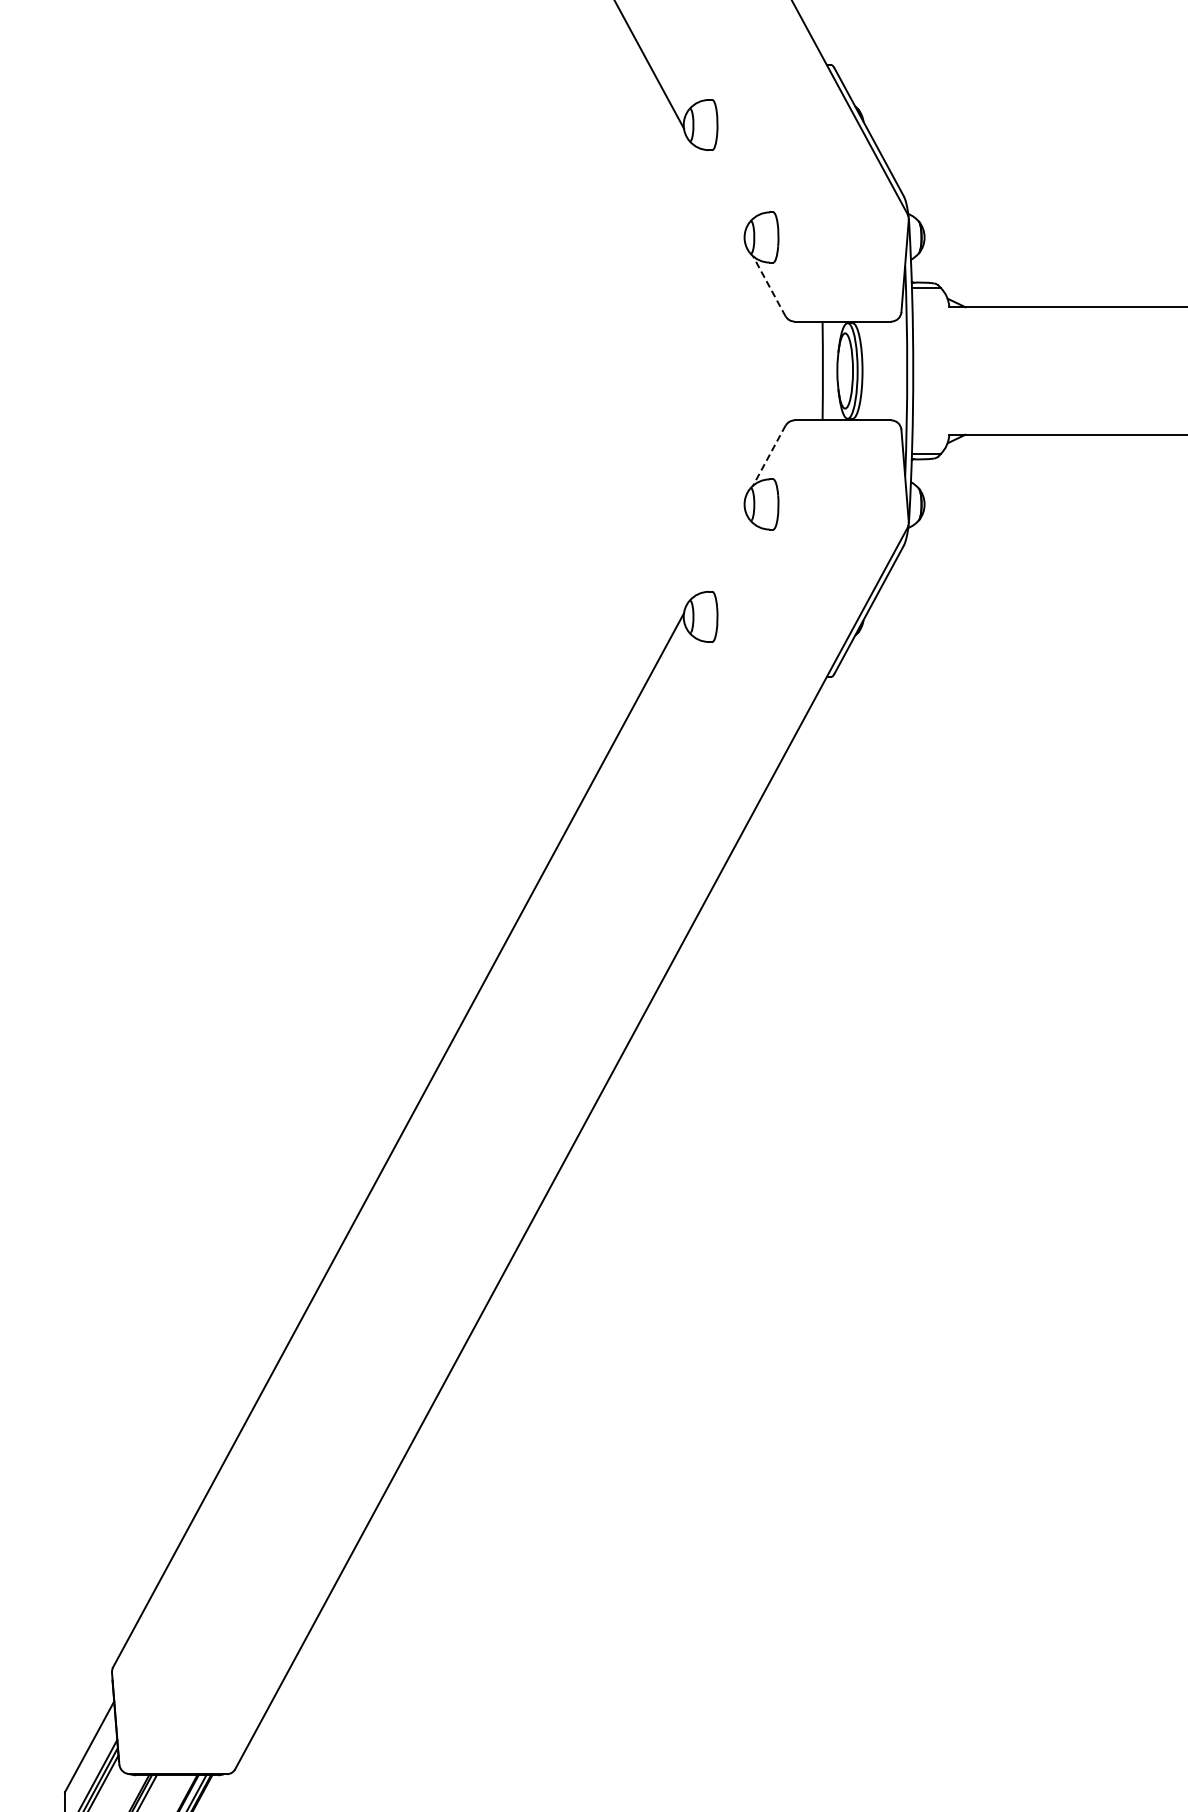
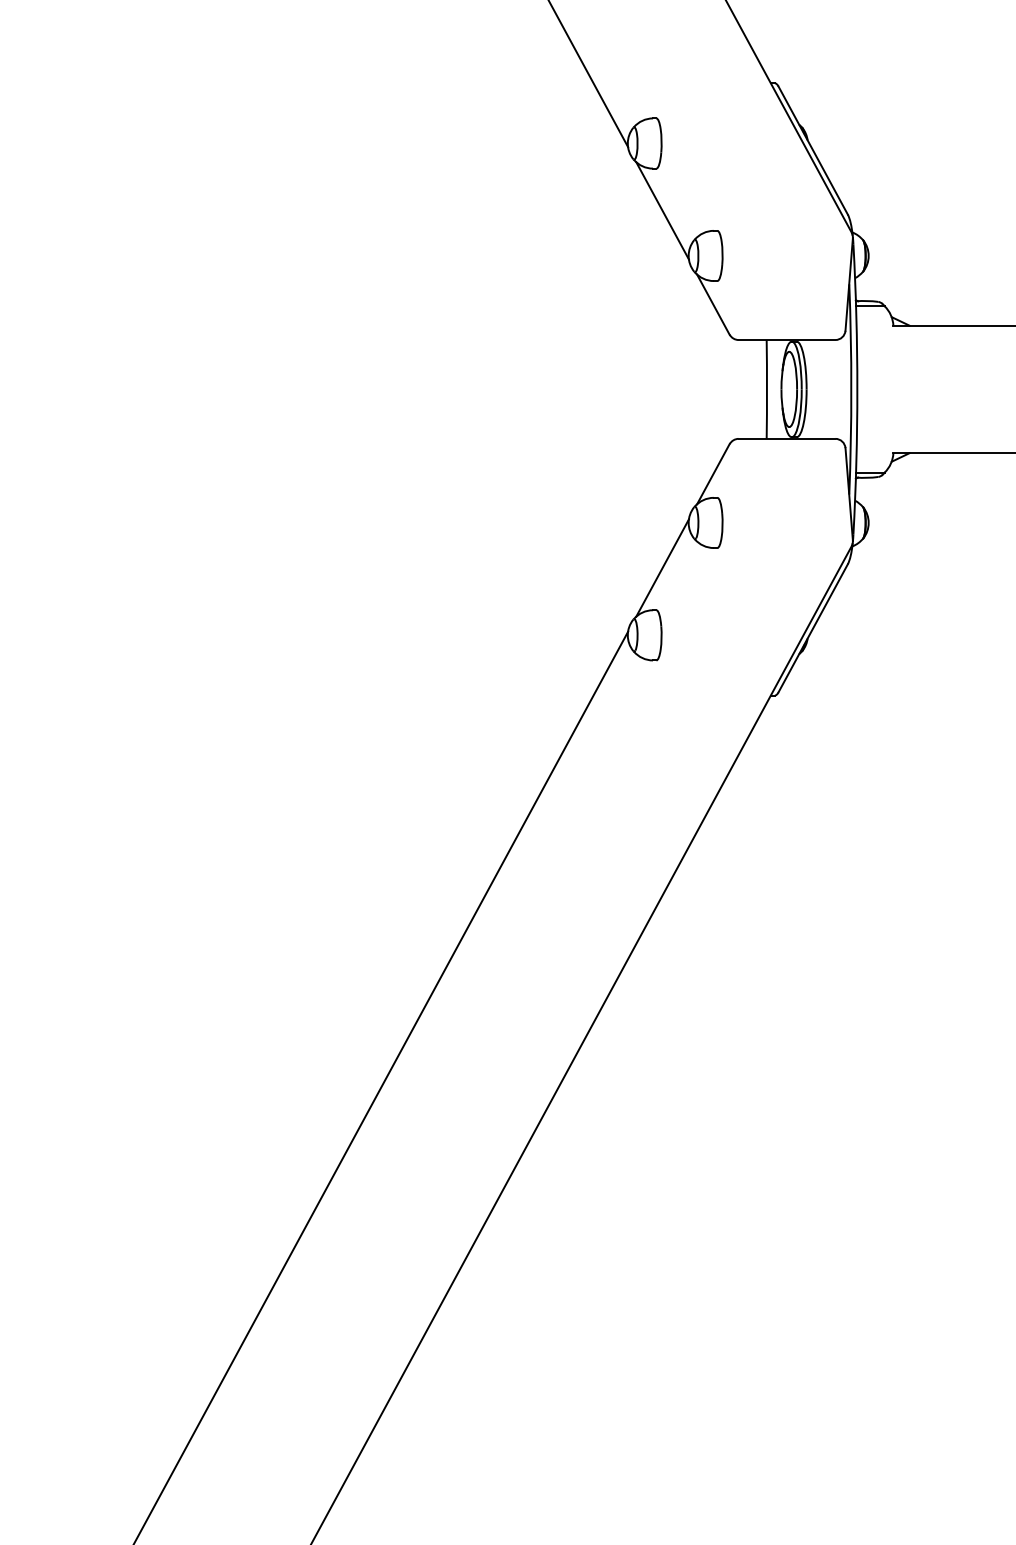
line: (718, 192) -> (662, 210), added
line: (769, 285) -> (713, 303), dashed -> solid
line: (769, 456) -> (713, 474), dashed -> solid
line: (718, 549) -> (662, 567), added

